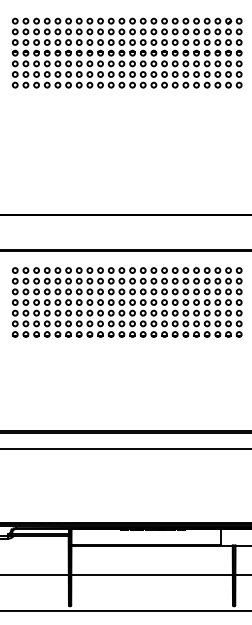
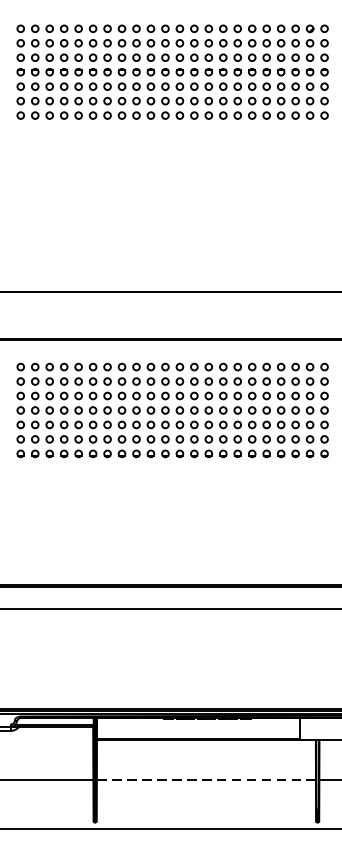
line: (152, 574) -> (206, 779), solid -> dashed

